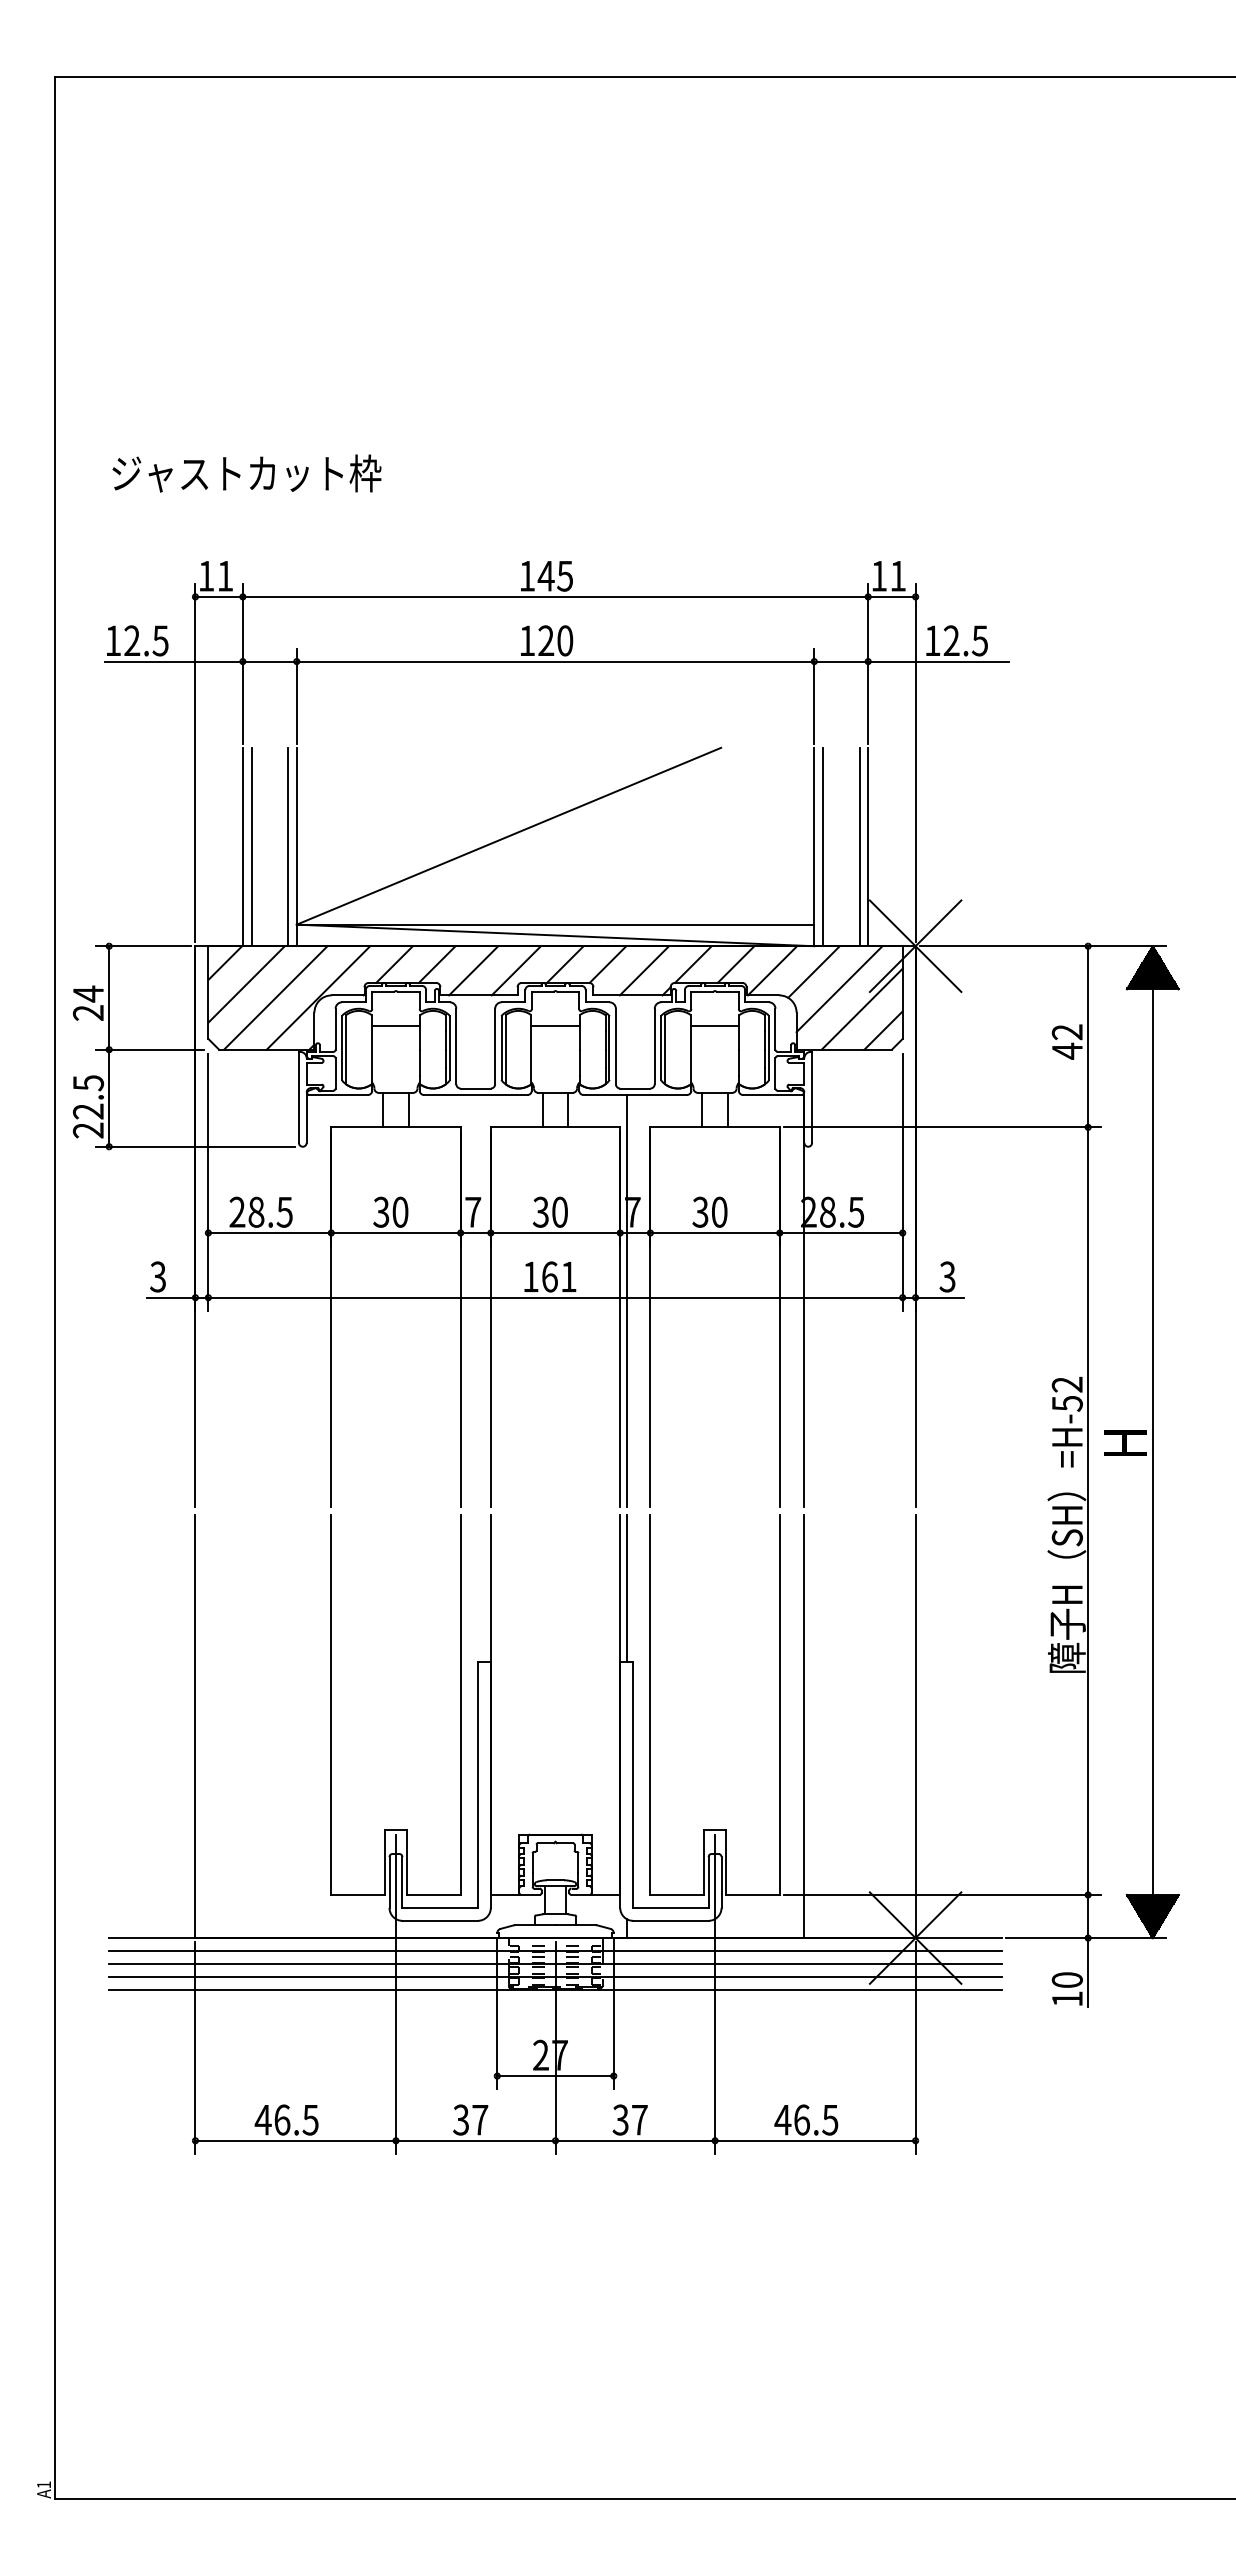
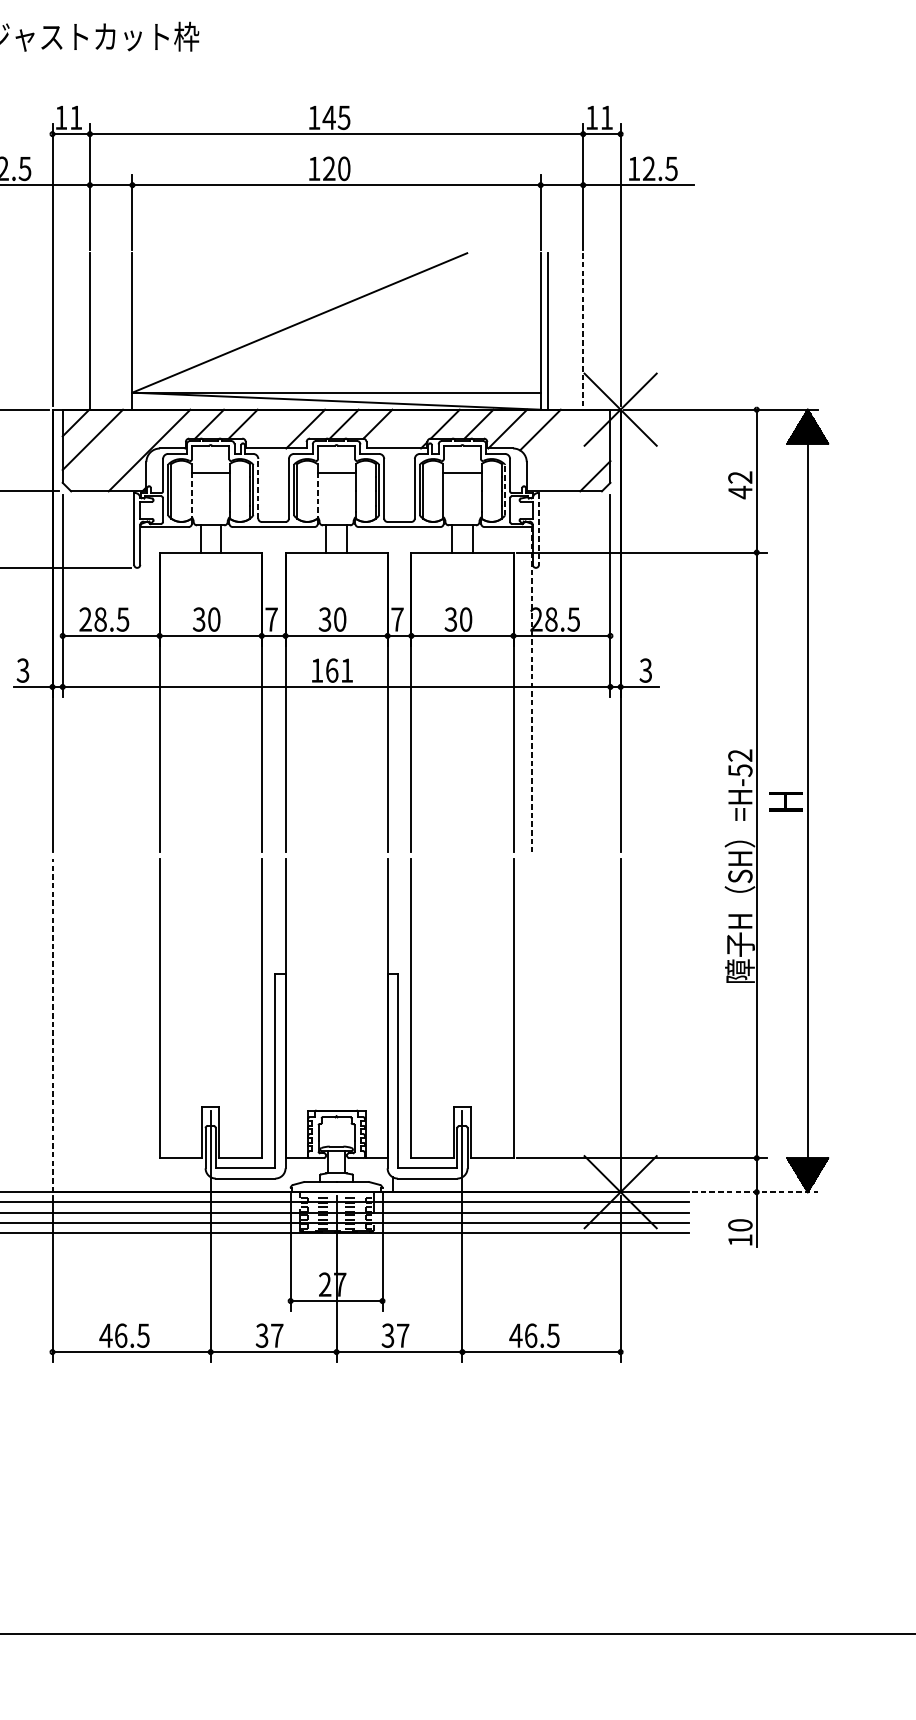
line: (251, 846) -> (96, 331), removed
line: (288, 846) -> (125, 331), removed
line: (859, 846) -> (576, 331), removed
line: (868, 847) -> (583, 331), solid -> dashed
line: (473, 970) -> (271, 428), removed
line: (644, 970) -> (406, 428), removed
line: (839, 989) -> (560, 443), removed
line: (275, 997) -> (115, 450), removed
line: (861, 1008) -> (577, 458), removed
line: (456, 1046) -> (258, 488), solid -> dashed
line: (769, 1048) -> (505, 490), solid -> dashed
line: (371, 1055) -> (191, 495), solid -> dashed
line: (531, 1055) -> (317, 495), solid -> dashed
line: (812, 1097) -> (539, 529), solid -> dashed
line: (626, 1300) -> (392, 689), removed
line: (803, 1301) -> (532, 689), solid -> dashed
line: (626, 1588) -> (392, 916), removed
line: (195, 1726) -> (52, 1025), solid -> dashed
line: (803, 1726) -> (532, 1025), removed
line: (1085, 1938) -> (754, 1192), solid -> dashed

